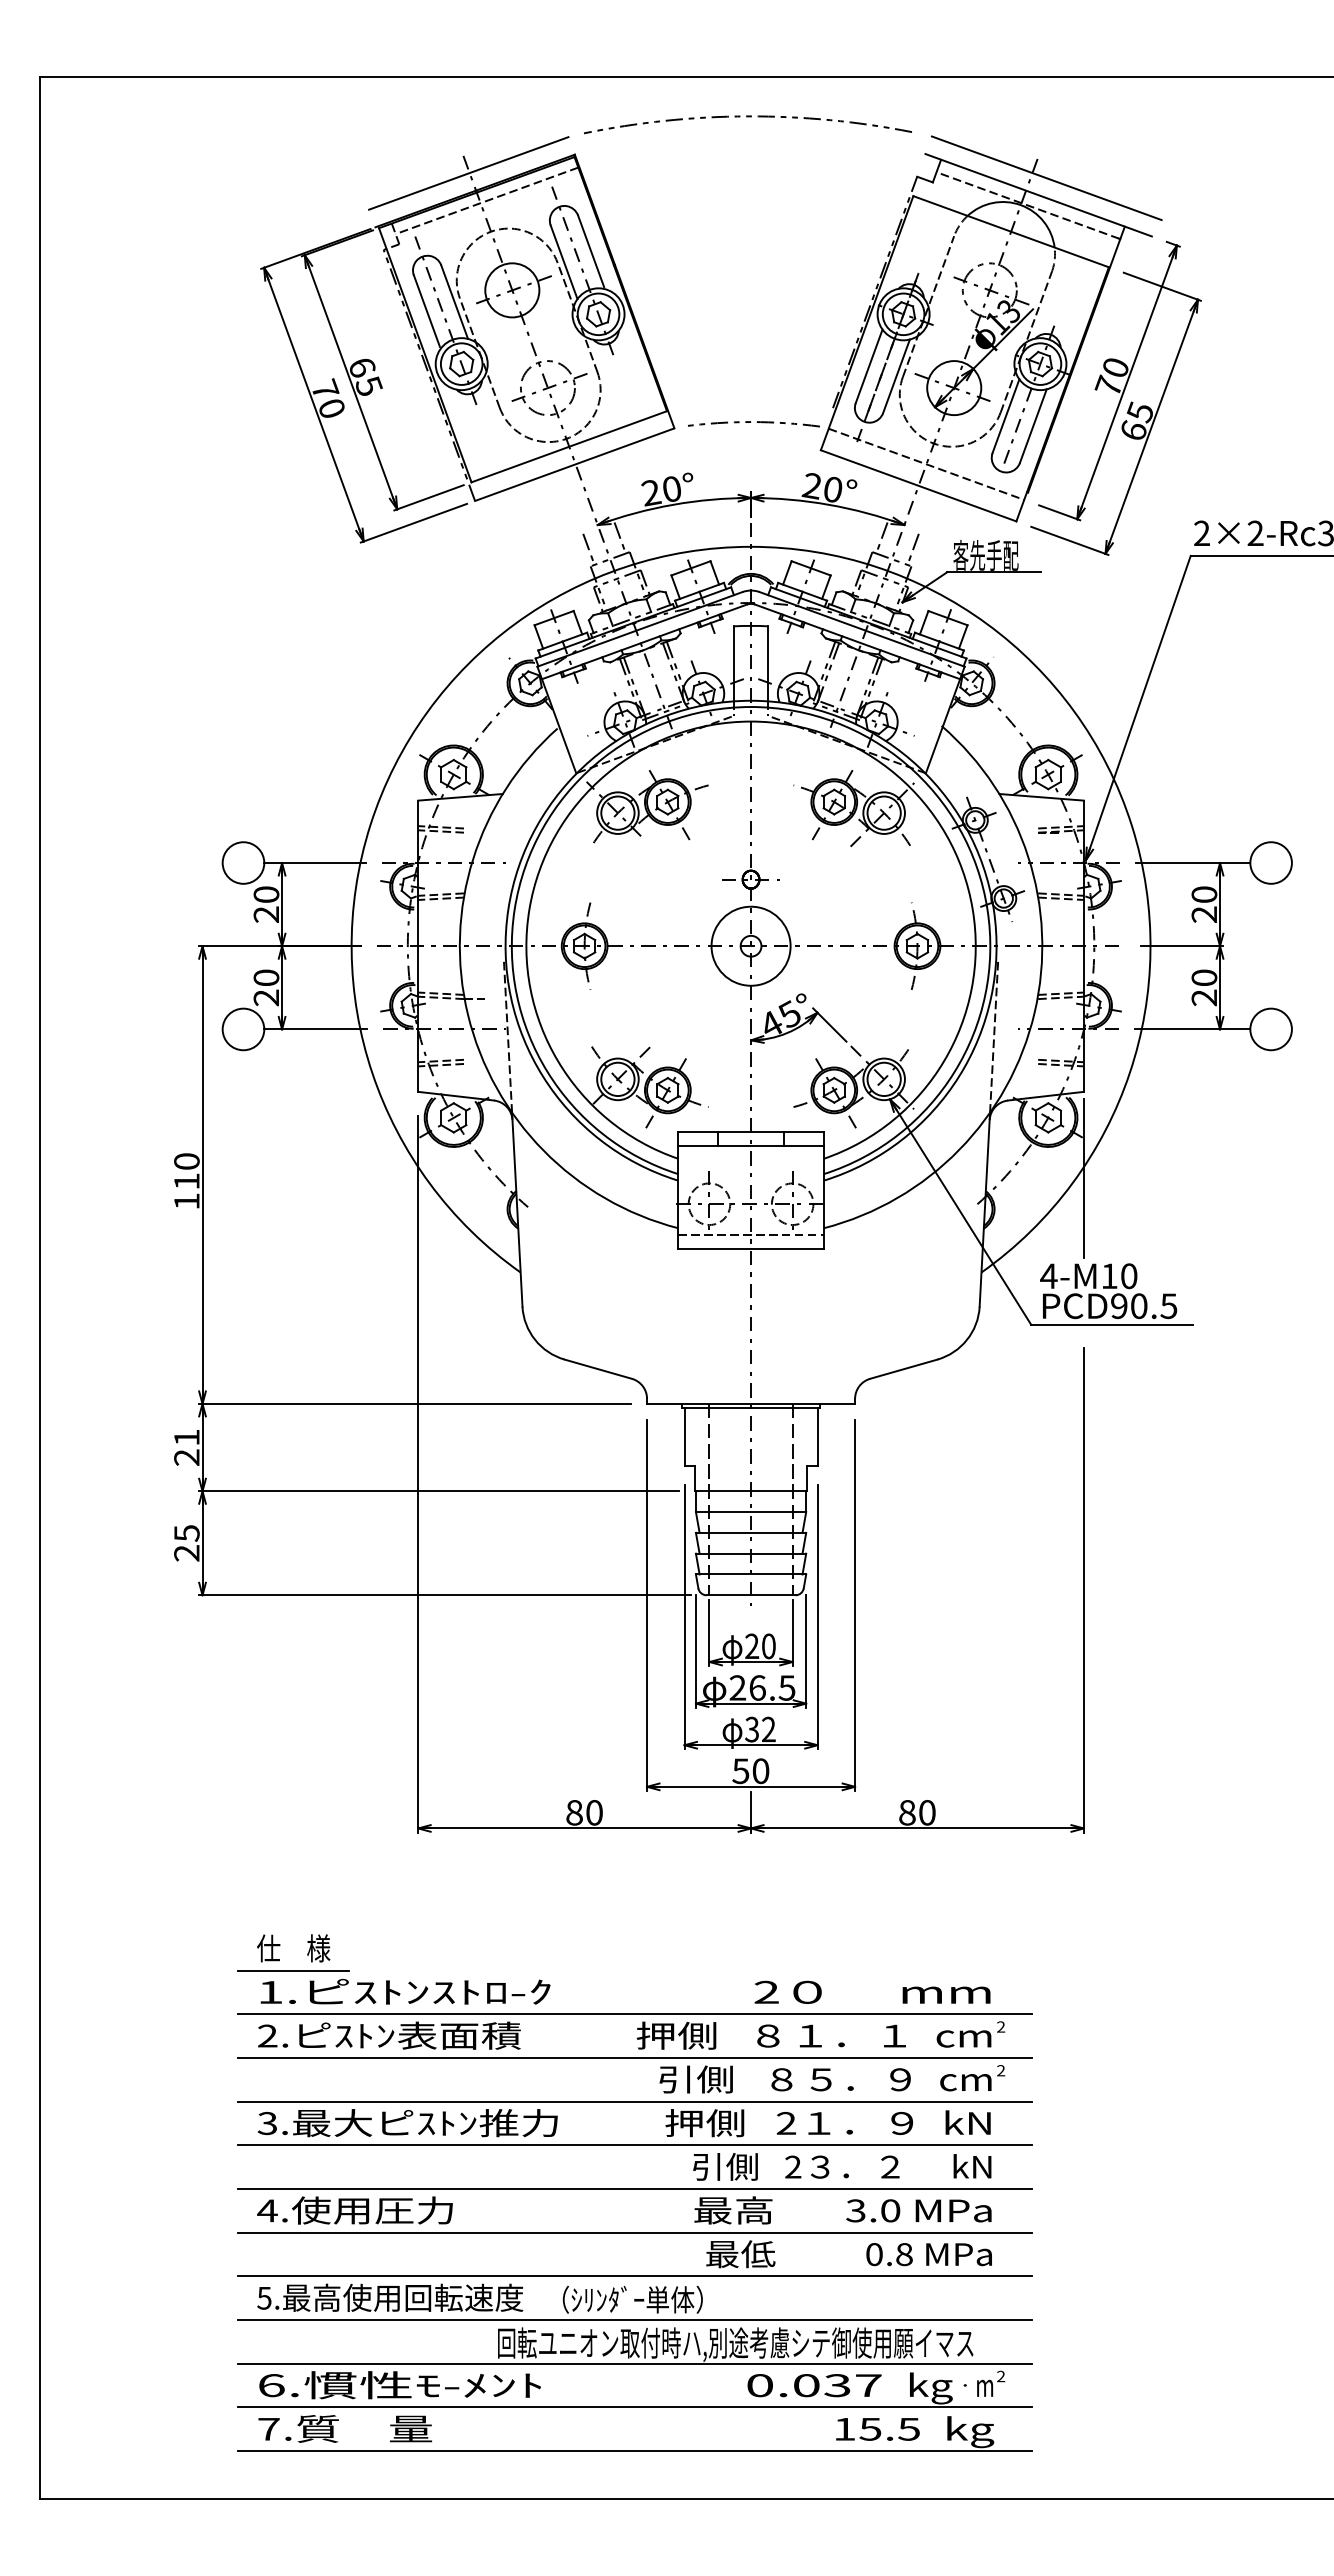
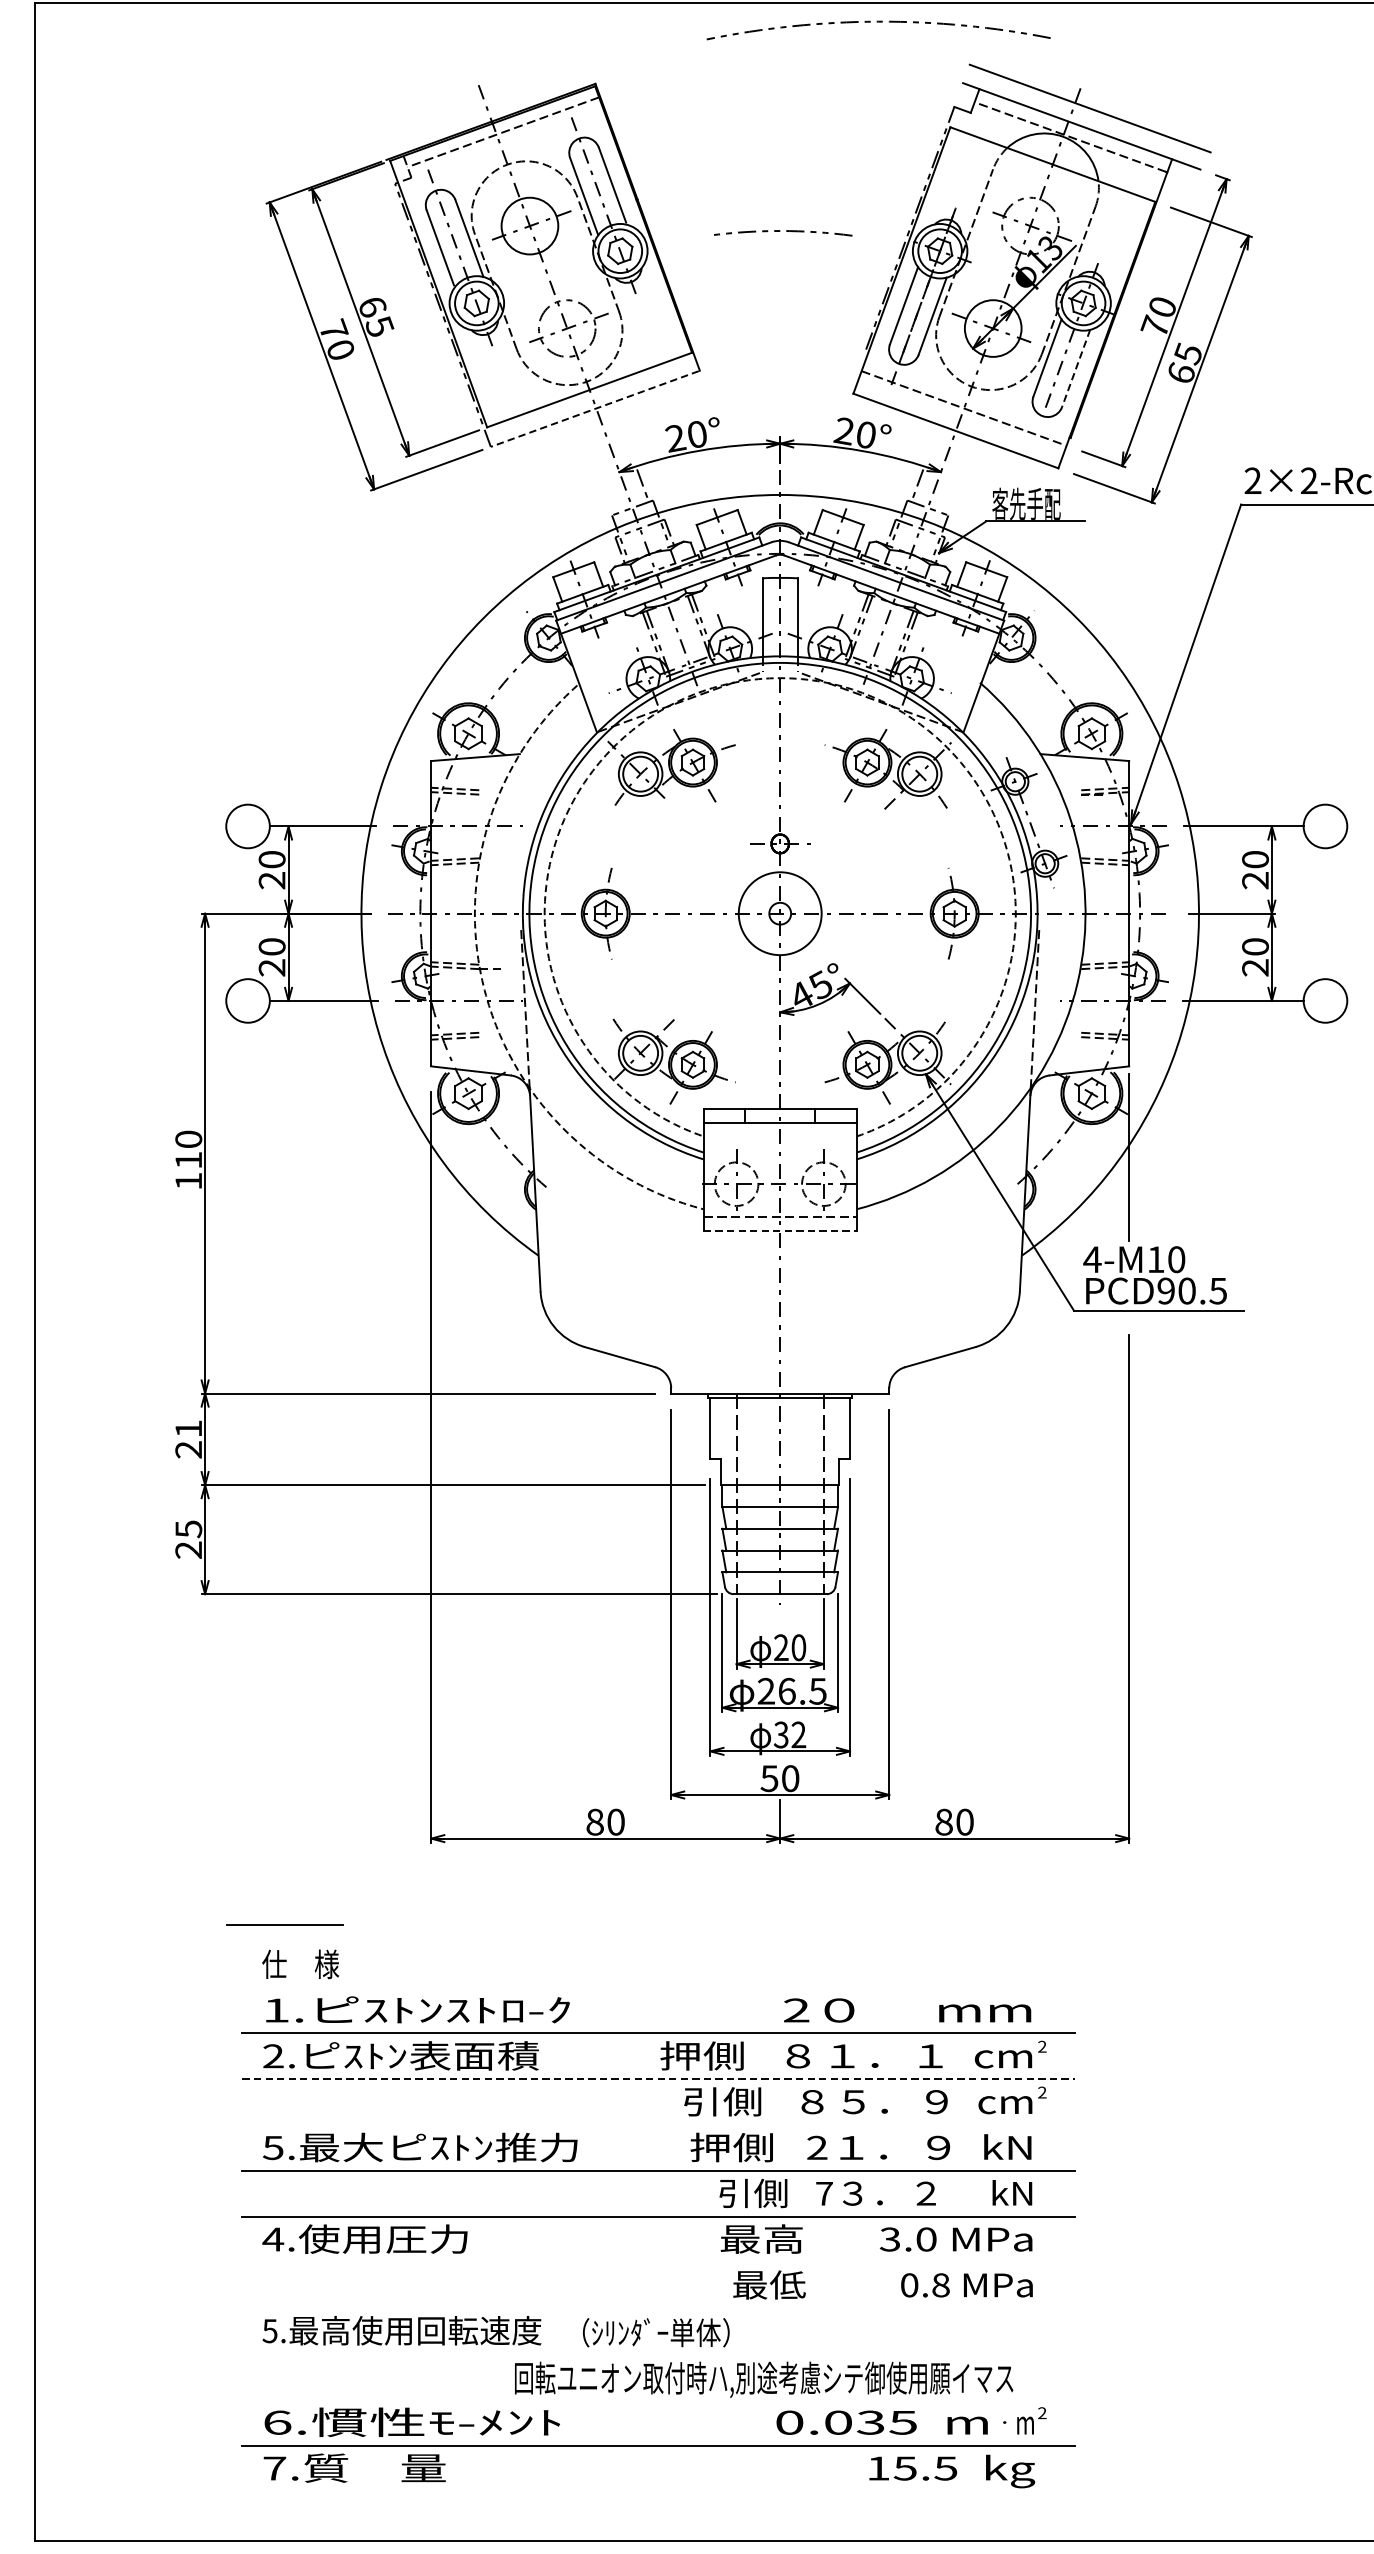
arc: (747, 117) -> (878, 22), moved
line: (468, 173) -> (483, 103), removed
arc: (751, 422) -> (780, 231), moved
line: (1033, 426) -> (1076, 368), solid -> dashed
line: (574, 464) -> (595, 408), solid -> dashed
line: (588, 549) -> (609, 497), removed
line: (912, 549) -> (949, 497), removed
arc: (751, 721) -> (780, 678), solid -> dashed
arc: (467, 1014) -> (482, 985), solid -> dashed
line: (751, 1248) -> (780, 1230), solid -> dashed
line: (293, 1970) -> (284, 1924), moved
line: (635, 2057) -> (659, 2078), solid -> dashed
line: (635, 2101) -> (659, 2124), removed
text: (267, 2122) -> (273, 2146), 3. -> 5.
text: (793, 2166) -> (824, 2193), 2 -> 7
line: (635, 2232) -> (659, 2262), removed
line: (635, 2276) -> (659, 2308), removed
line: (635, 2320) -> (659, 2354), removed
line: (635, 2363) -> (659, 2399), removed
text: (868, 2385) -> (903, 2422), 0.037 -> 0.035
text: (931, 2388) -> (969, 2425), kg -> m
line: (635, 2451) -> (659, 2491), removed

